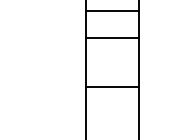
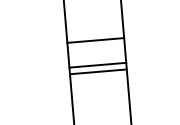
line: (112, 10) -> (95, 40), moved
line: (112, 38) -> (98, 72), moved
line: (112, 86) -> (97, 64), moved

